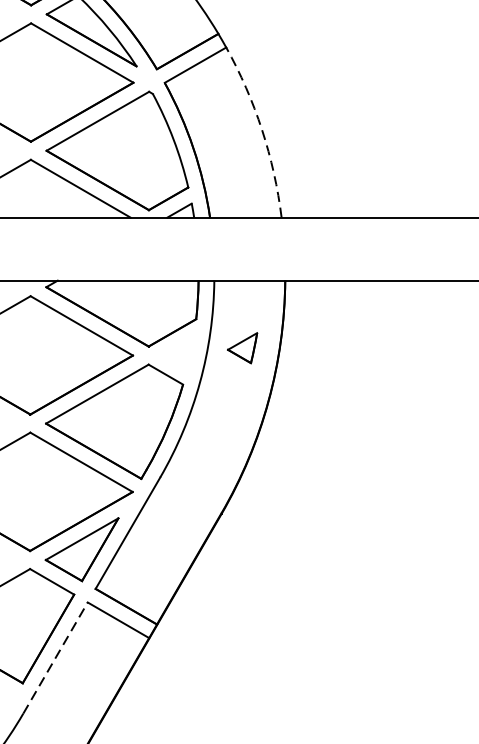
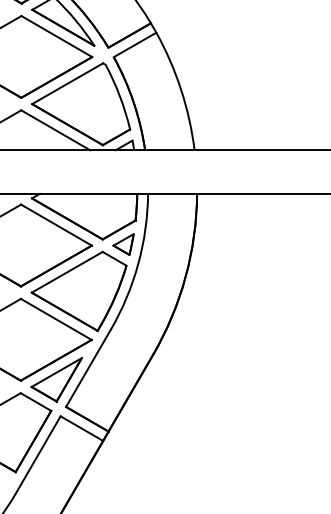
arc: (262, 129) -> (181, 89), dashed -> solid
part: (242, 348) -> (123, 244), moved
line: (55, 657) -> (38, 454), dashed -> solid

